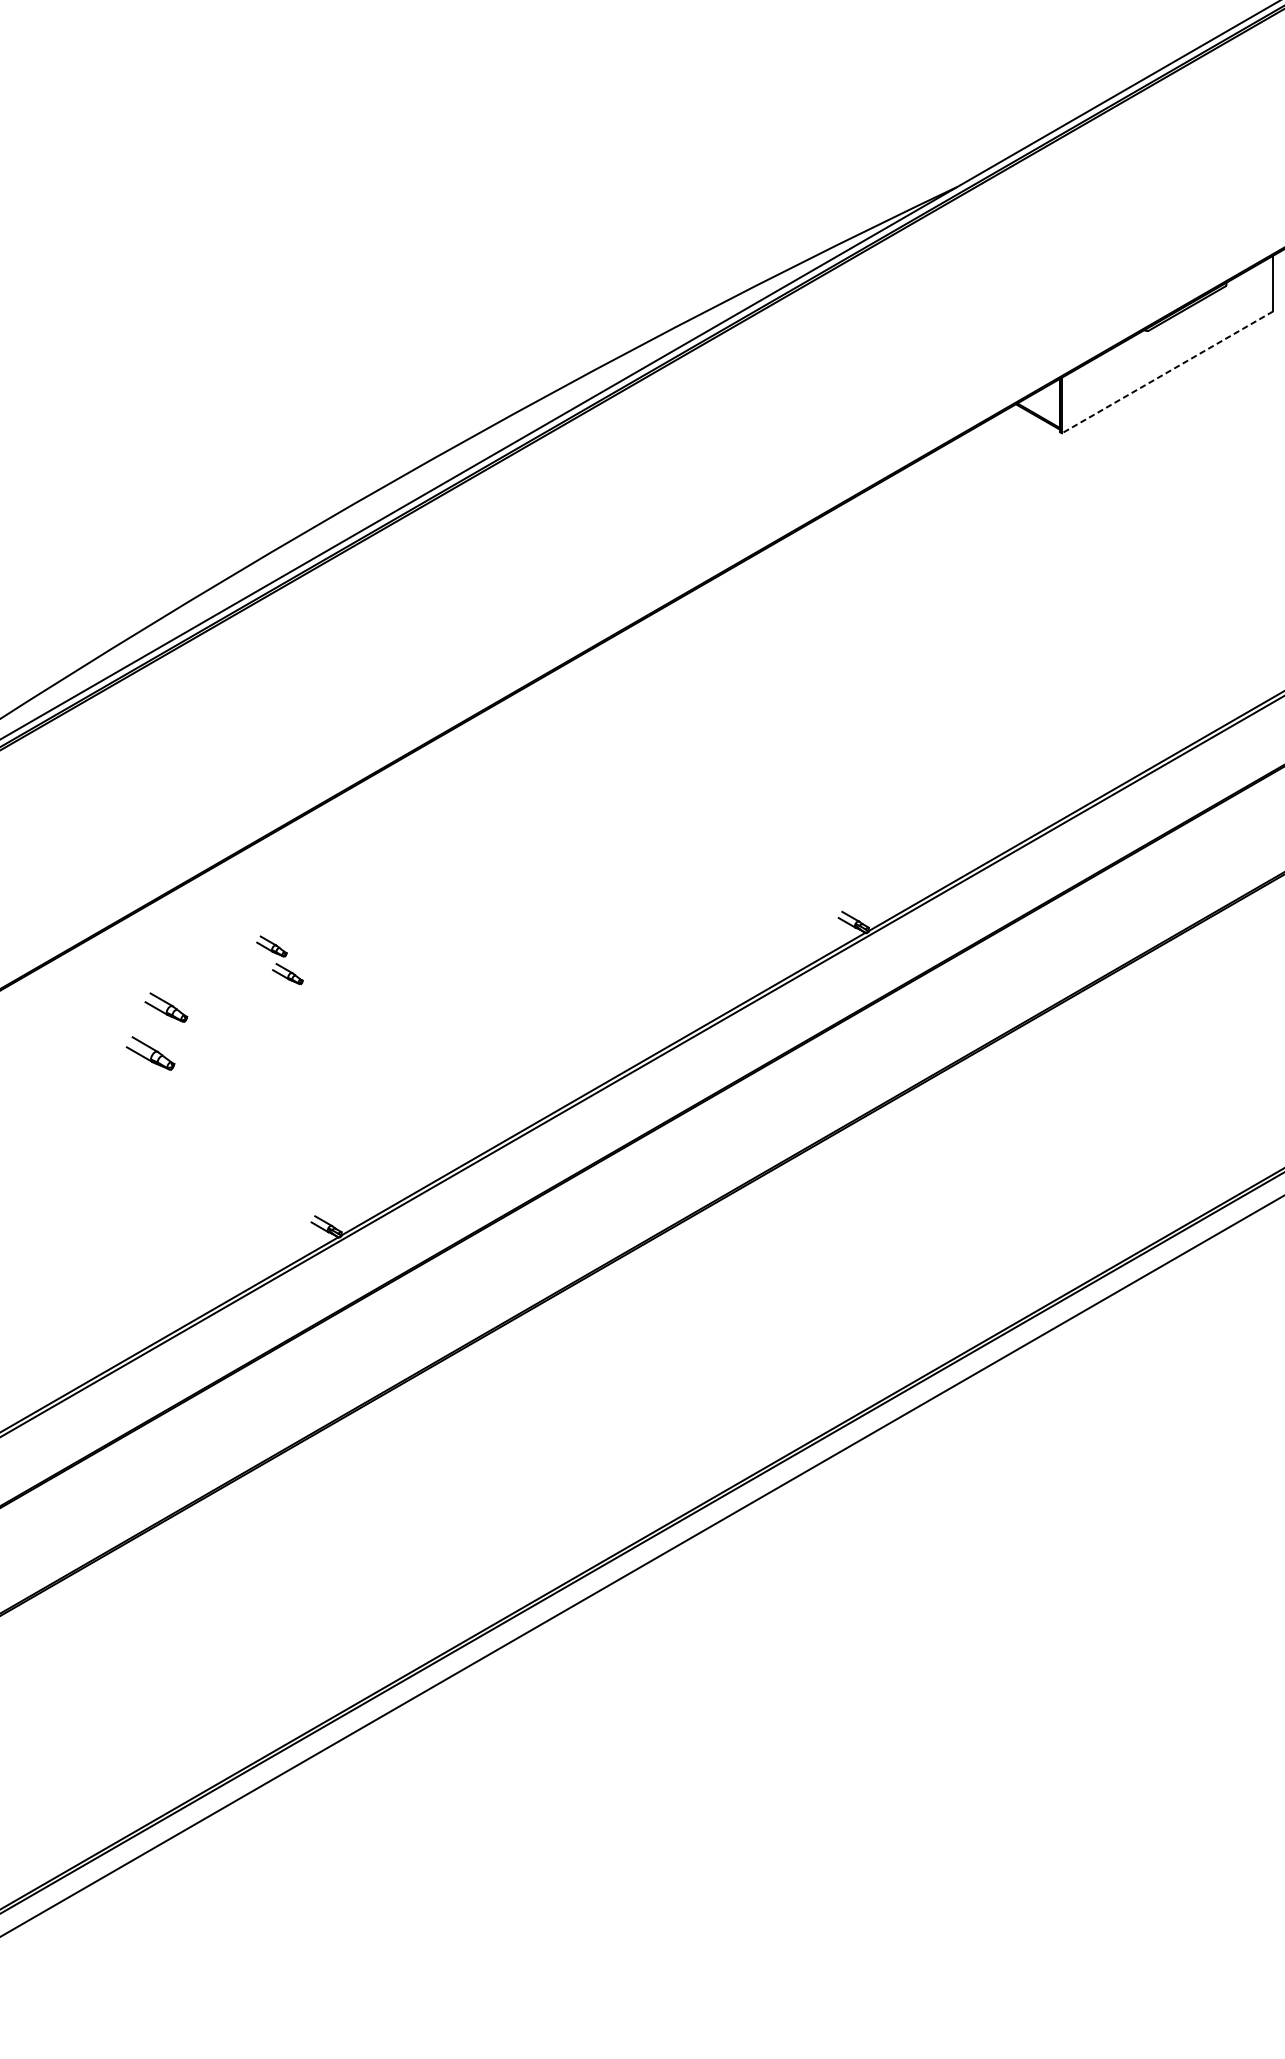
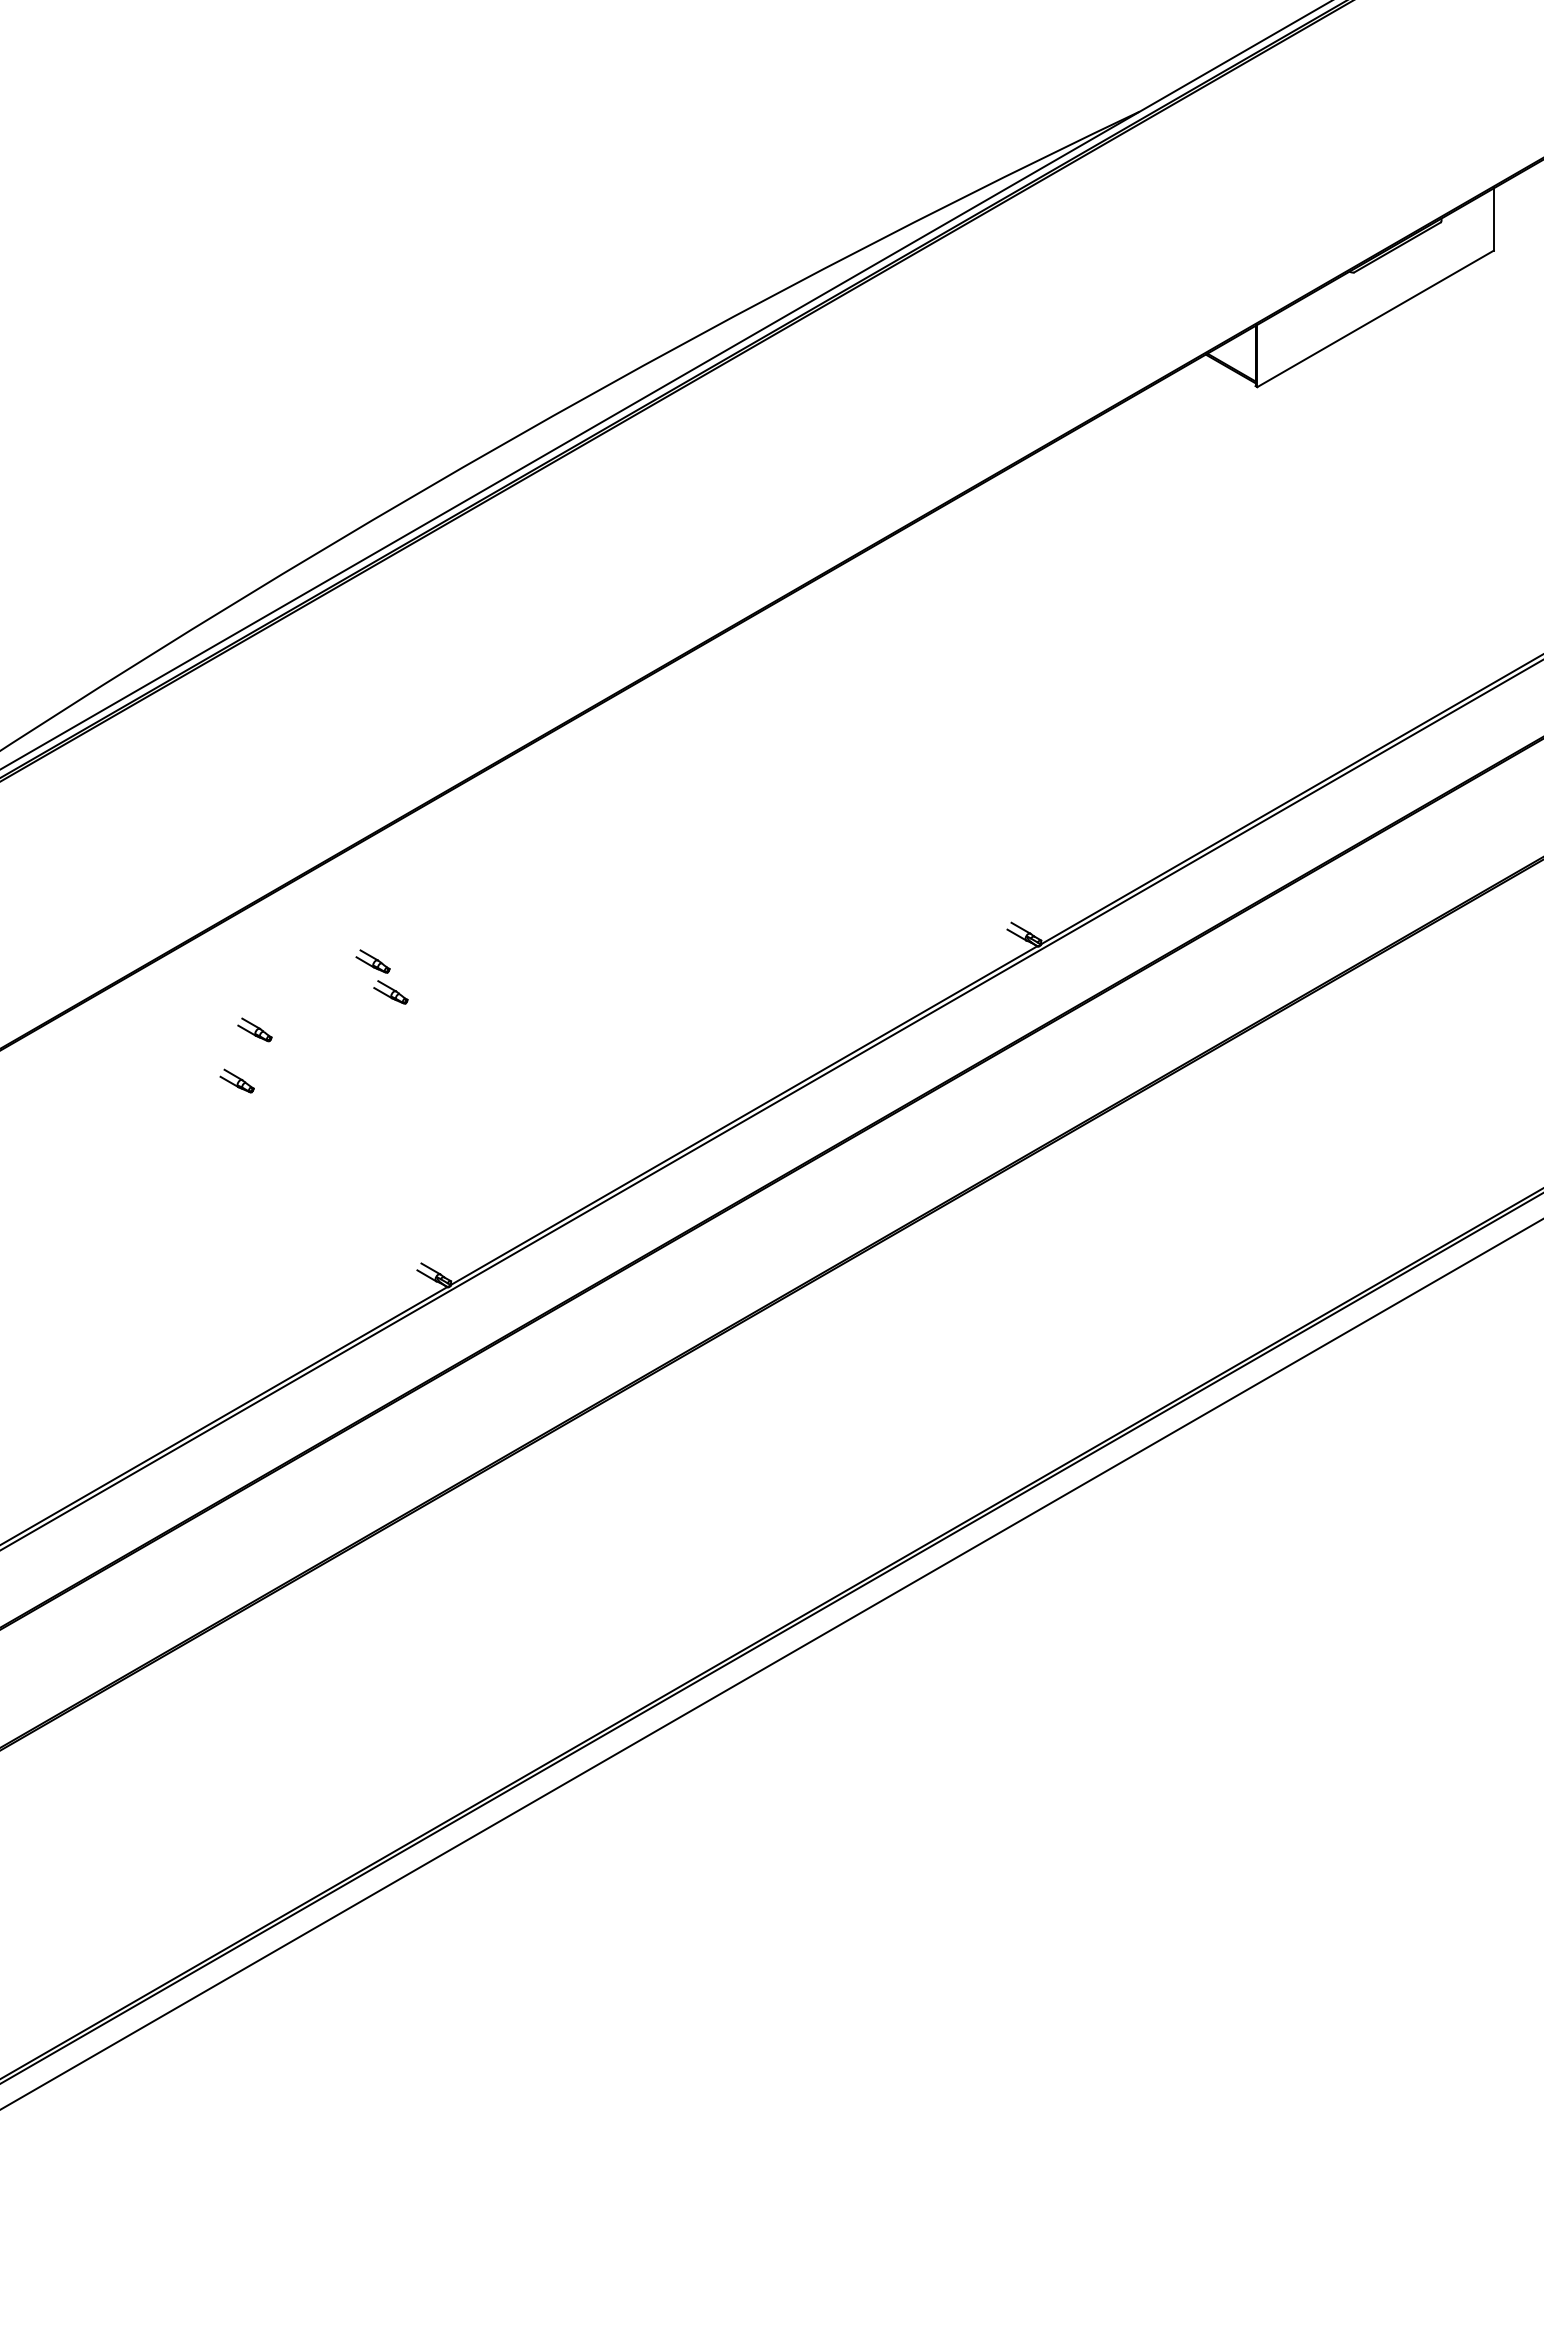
line: (1167, 372) -> (1375, 318), dashed -> solid
part: (166, 1007) -> (254, 1029), size x0.71
part: (149, 1052) -> (236, 1080), size x0.62

